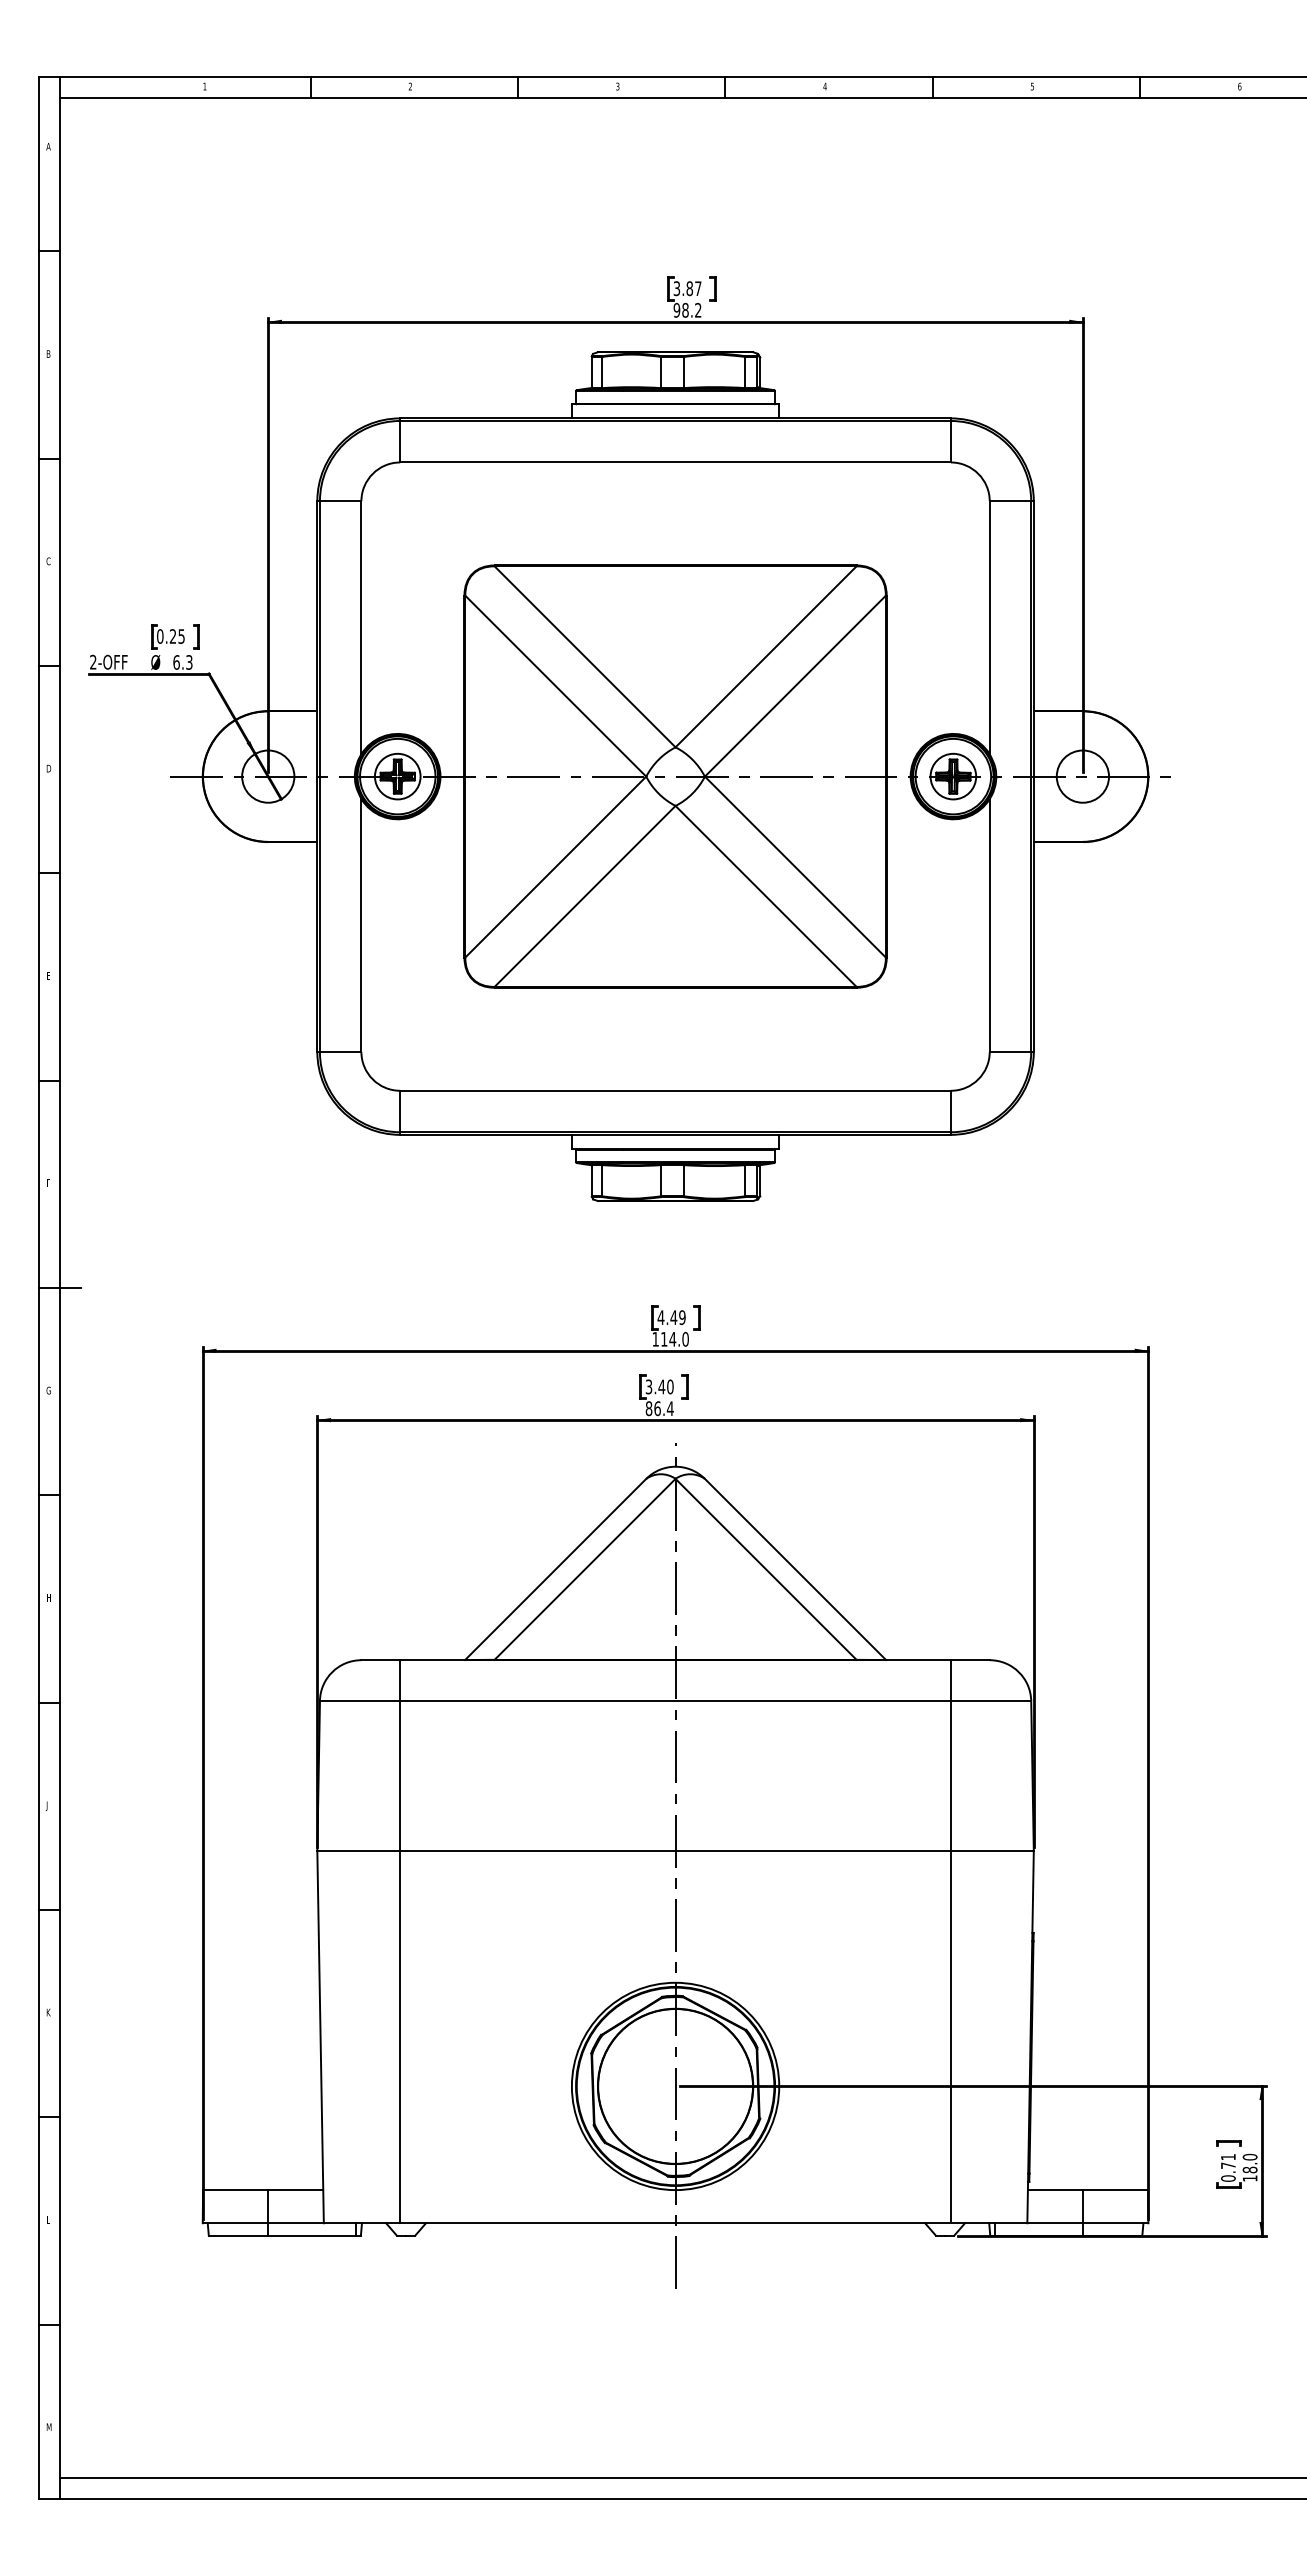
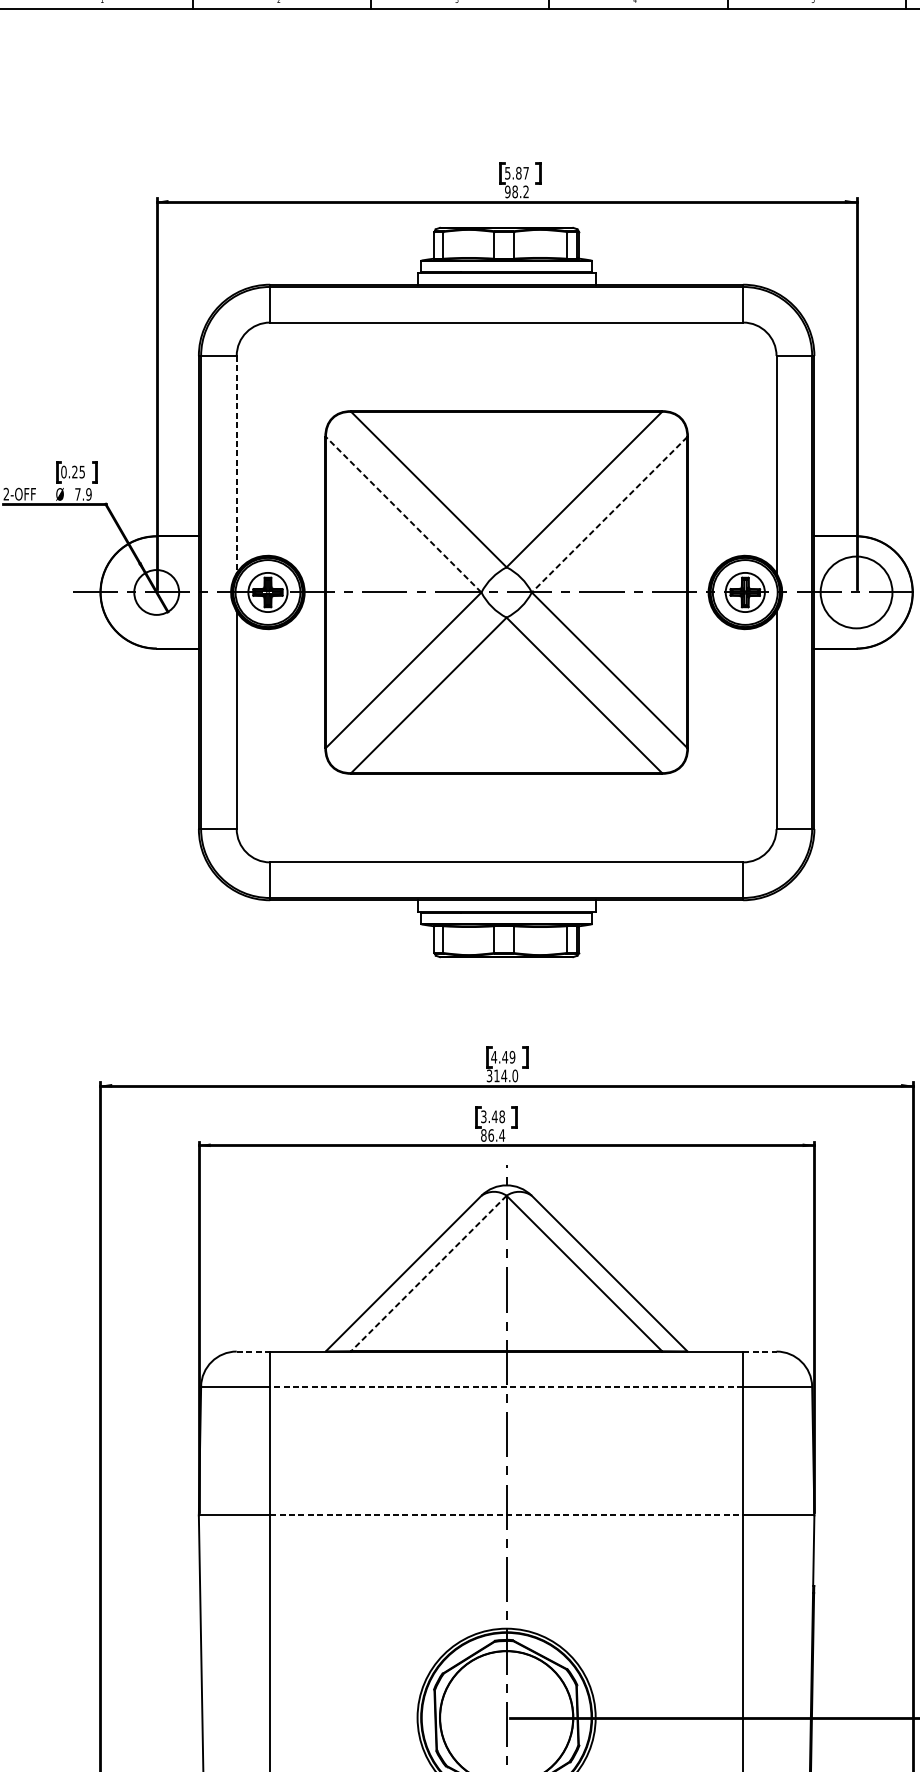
text: (677, 288) -> (508, 173), 3.87 -> 5.87
line: (361, 628) -> (236, 465), solid -> dashed
text: (182, 662) -> (83, 494), 6.3 -> 7.9
line: (555, 686) -> (403, 515), solid -> dashed
line: (795, 686) -> (609, 515), solid -> dashed
circle: (1082, 776) -> (856, 592), size x1.6
text: (655, 1338) -> (489, 1075), 114.0 -> 314.0
text: (670, 1386) -> (502, 1116), 3.40 -> 3.48
line: (585, 1569) -> (429, 1273), solid -> dashed
line: (381, 1660) -> (253, 1351), solid -> dashed
line: (970, 1660) -> (760, 1351), solid -> dashed
line: (675, 1700) -> (506, 1386), solid -> dashed
line: (676, 1850) -> (507, 1515), solid -> dashed

